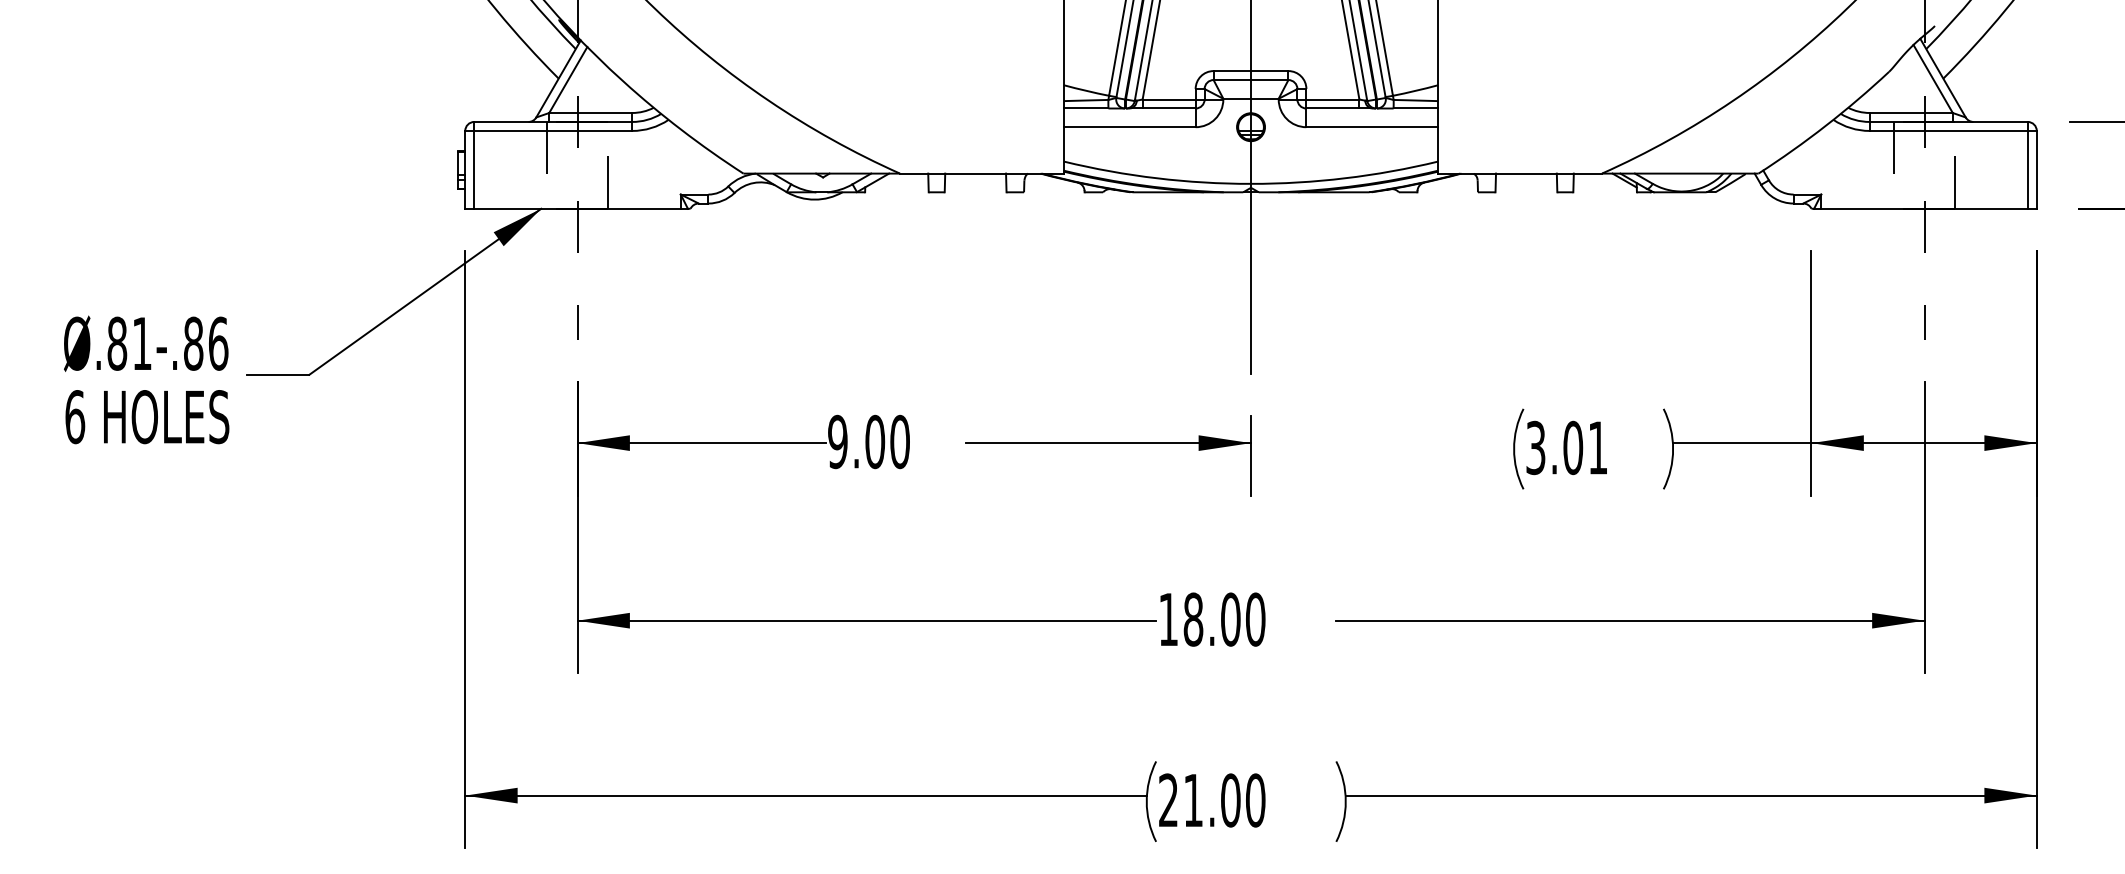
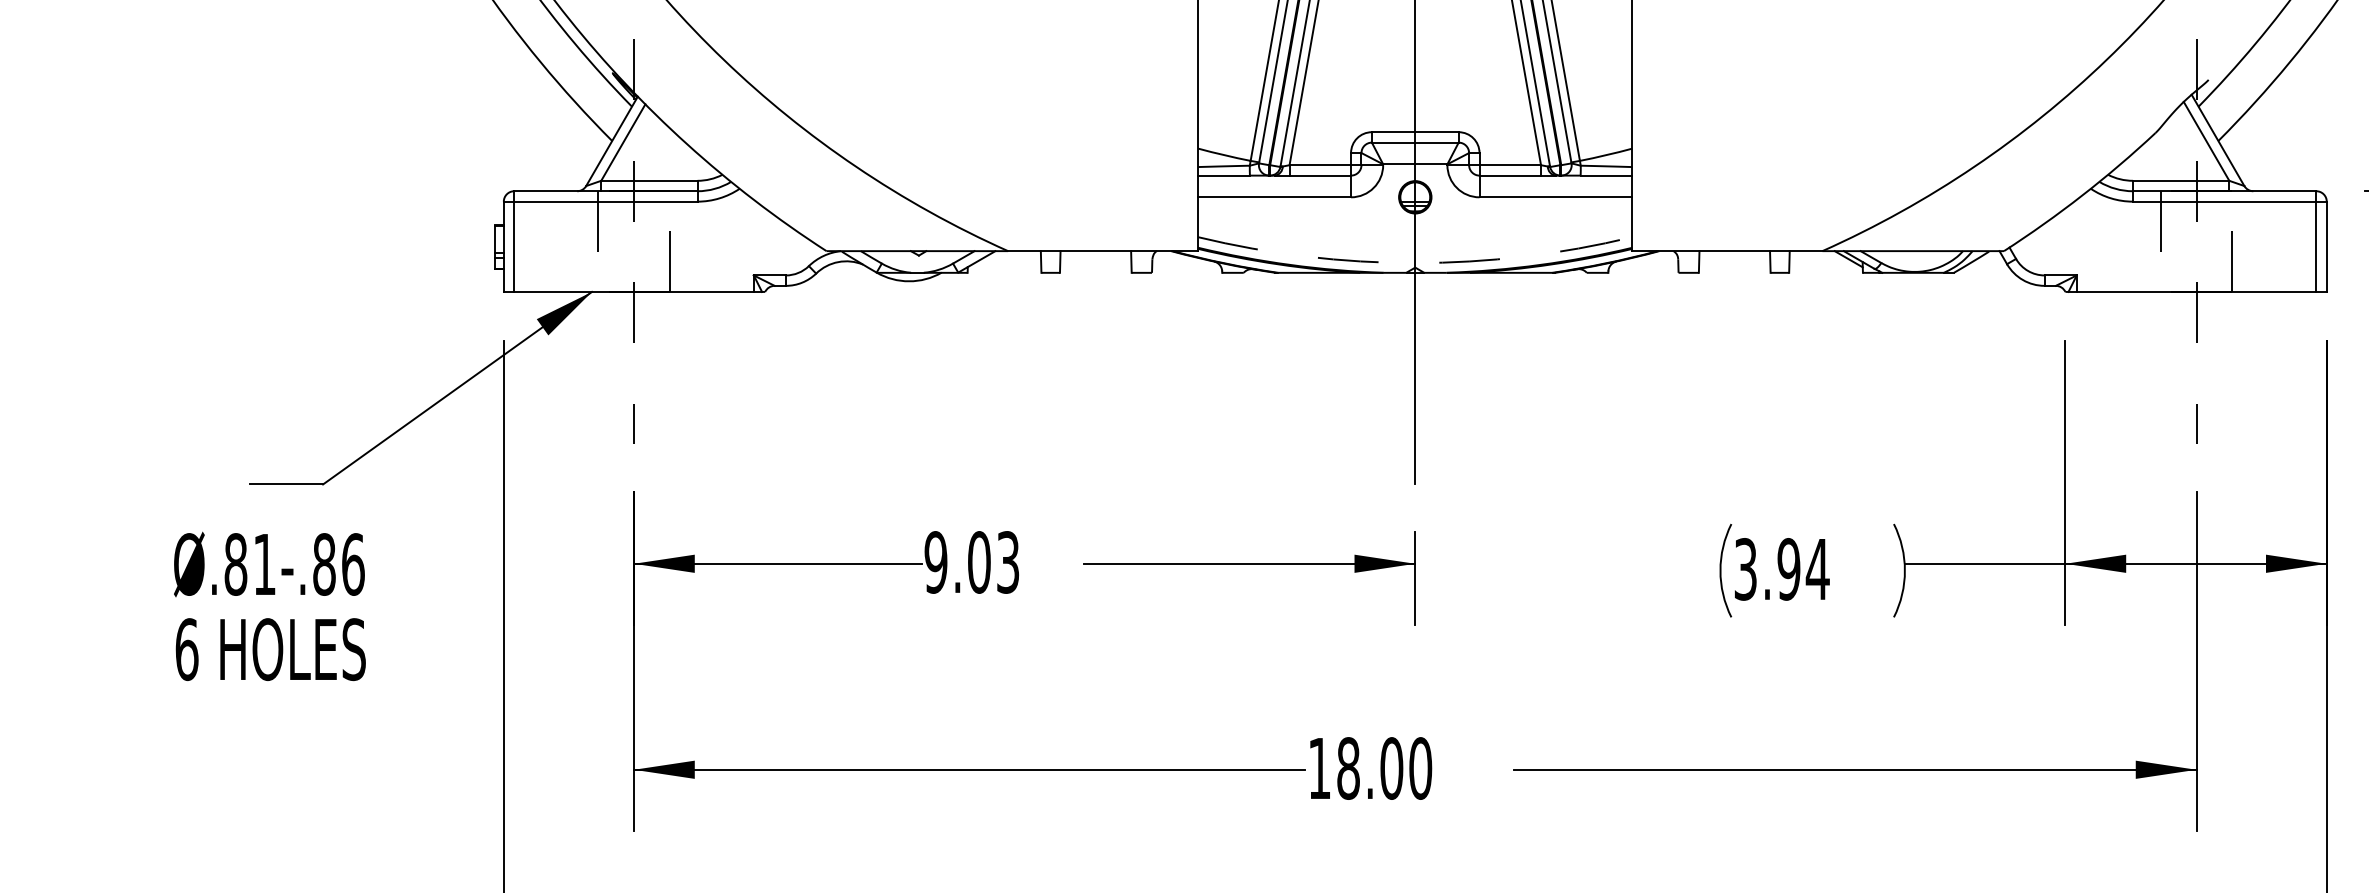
arc: (1251, 183) -> (1415, 262), solid -> dashed
text: (146, 379) -> (269, 605), moved
text: (899, 441) -> (1007, 561), 9.00 -> 9.03
text: (1585, 448) -> (1803, 570), 3.01 -> 3.94

